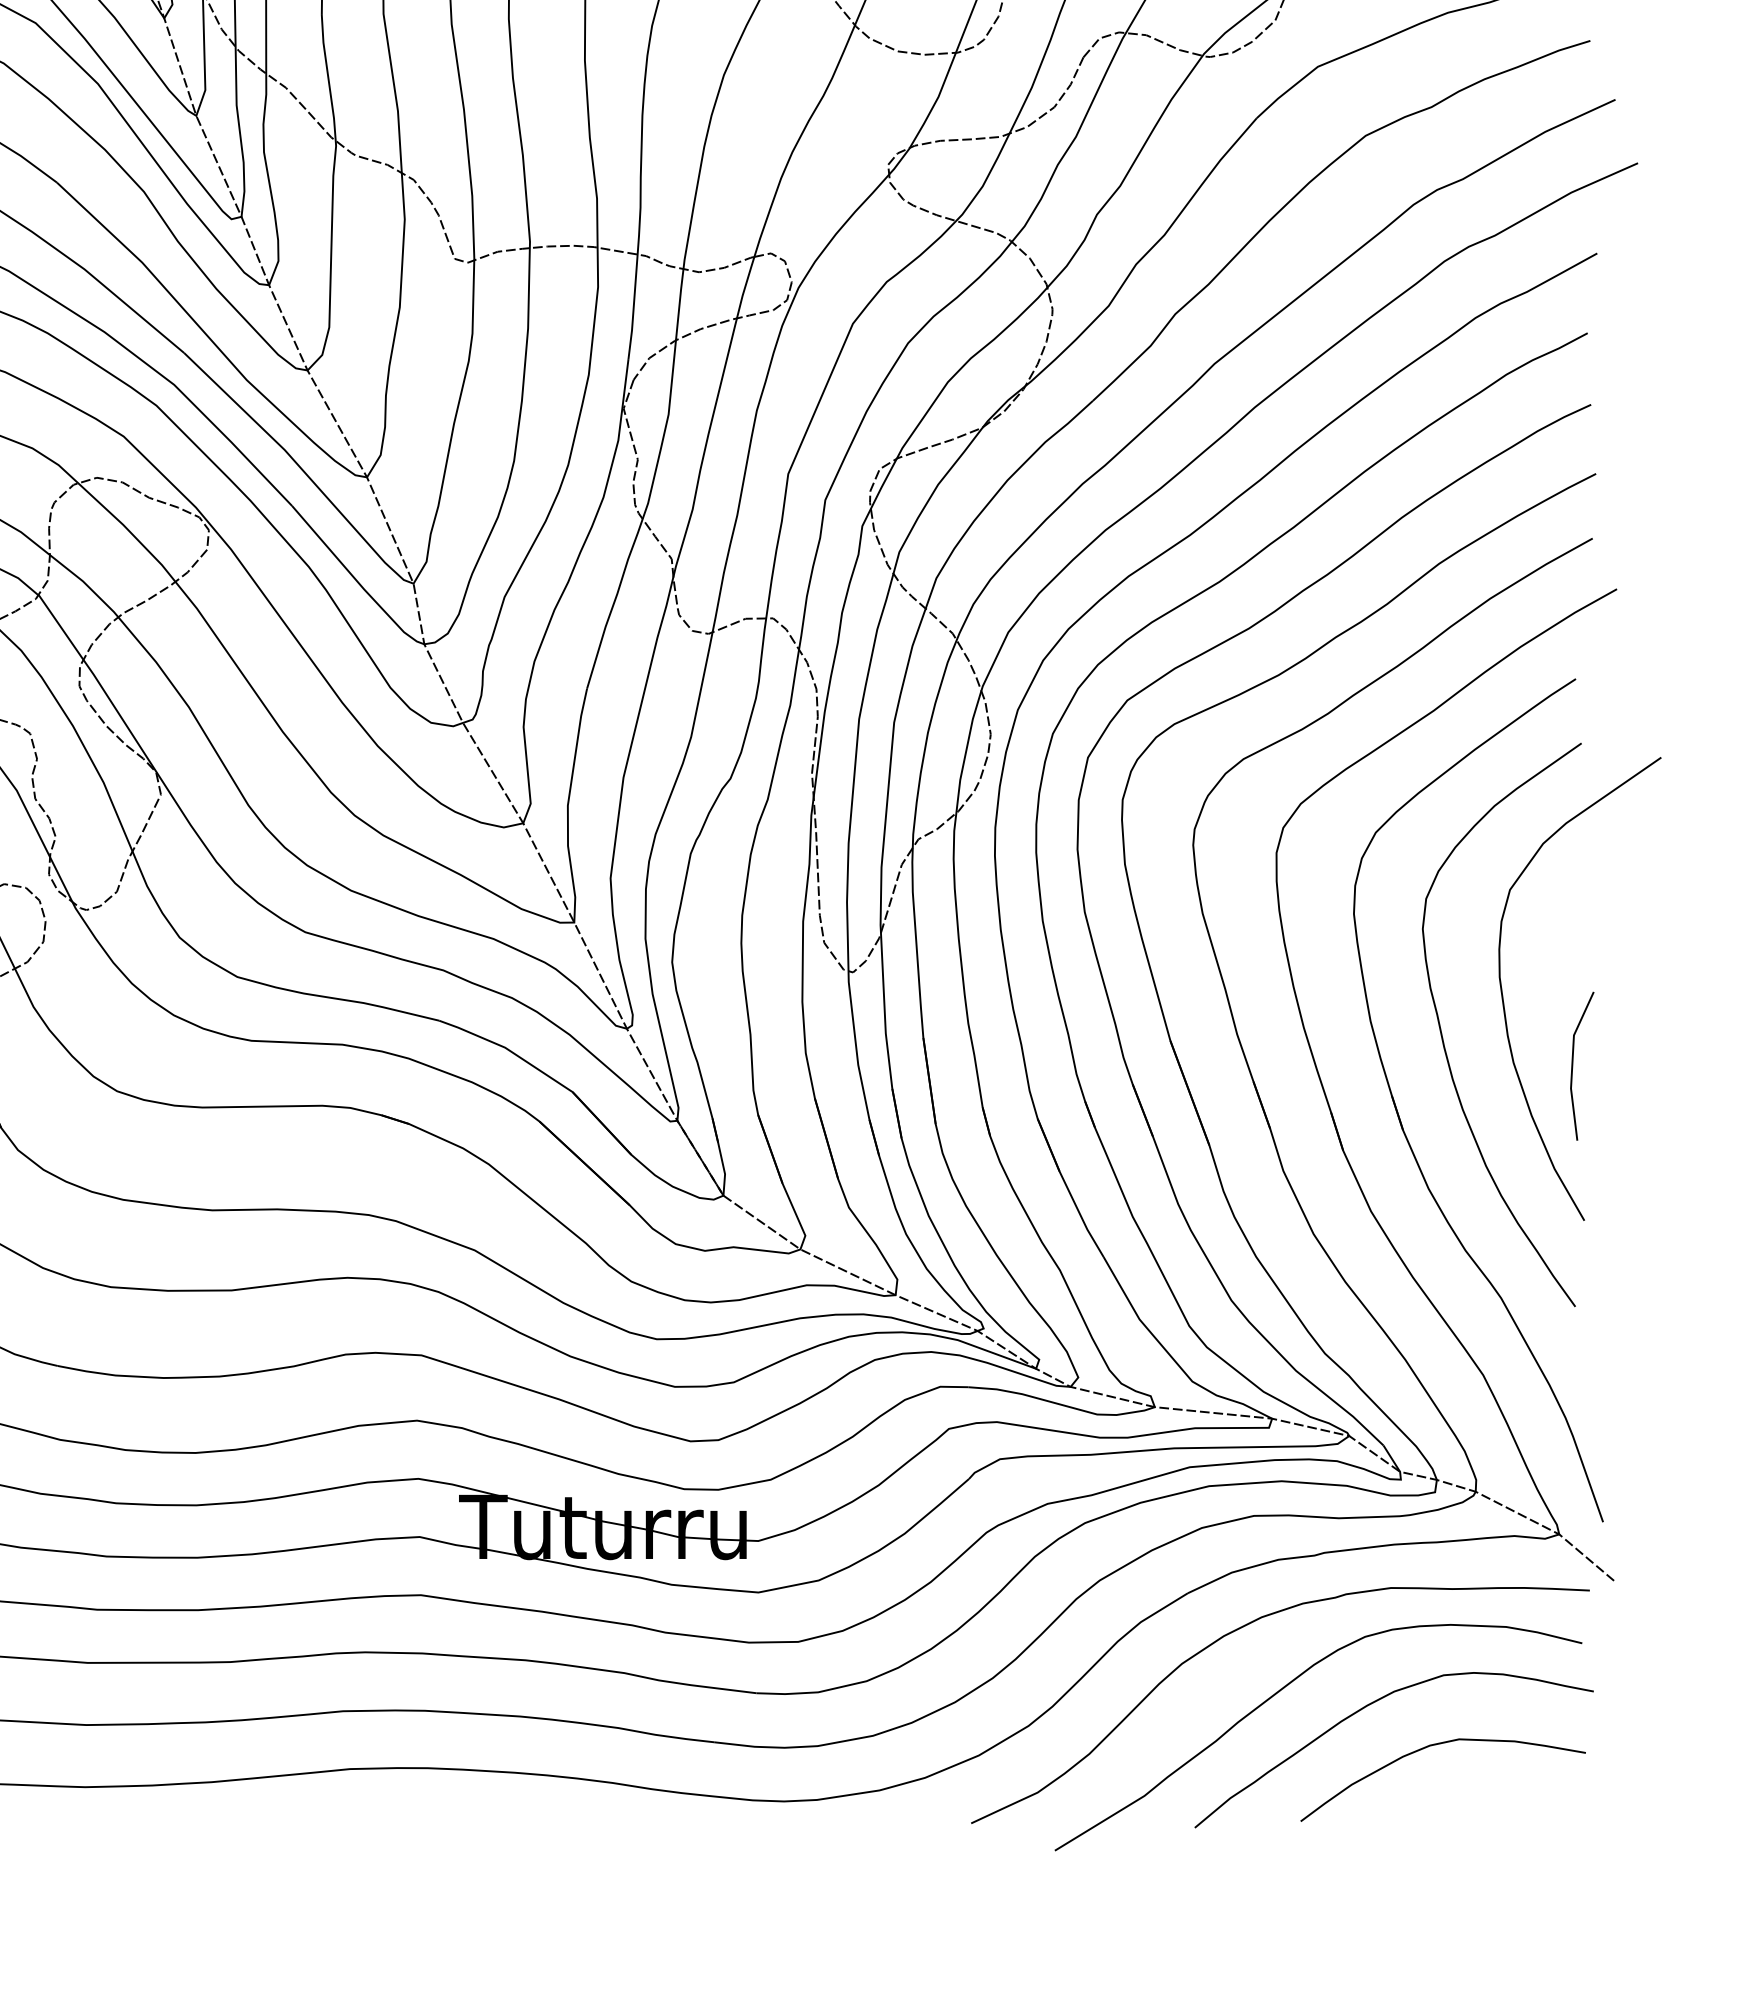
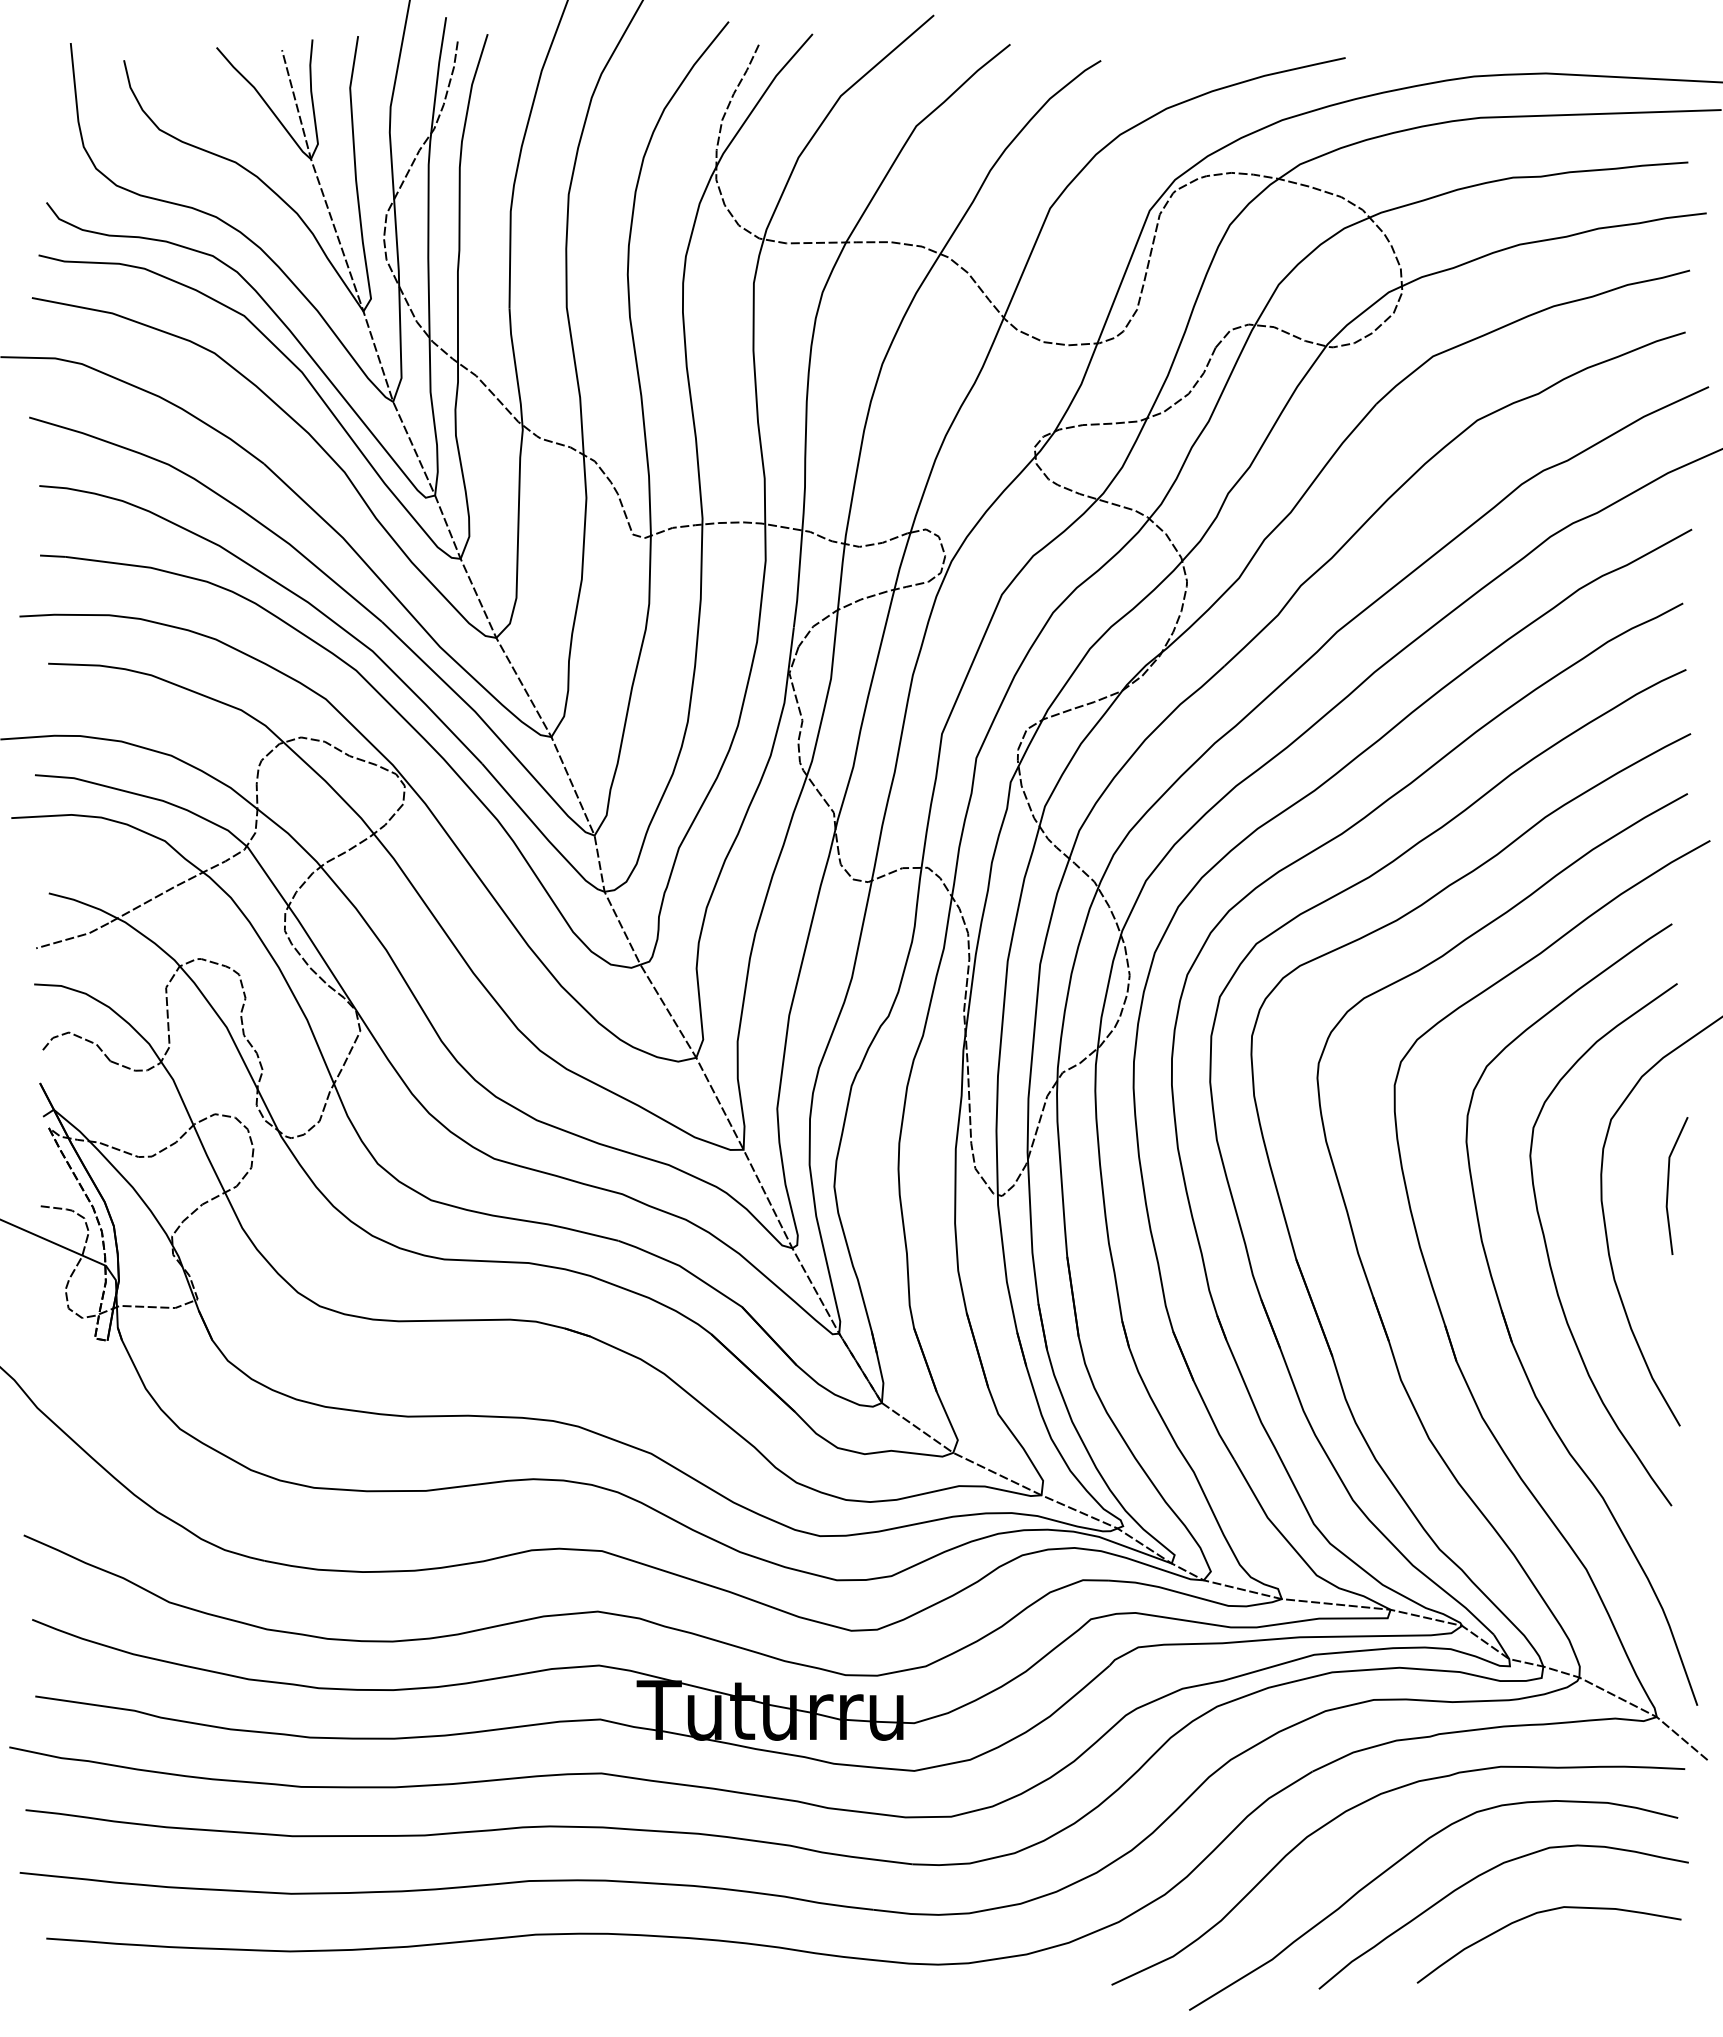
line: (1572, 1065) -> (1668, 1185), moved

